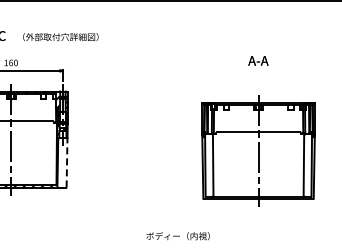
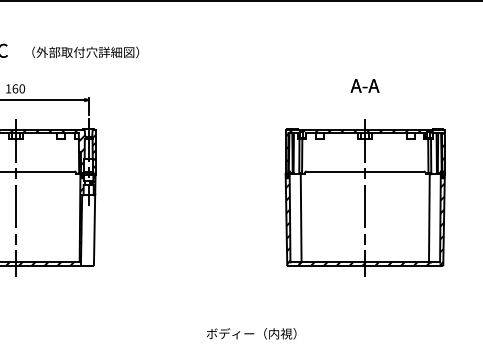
part: (258, 150) -> (365, 197), moved
line: (67, 162) -> (95, 229), dashed -> solid

